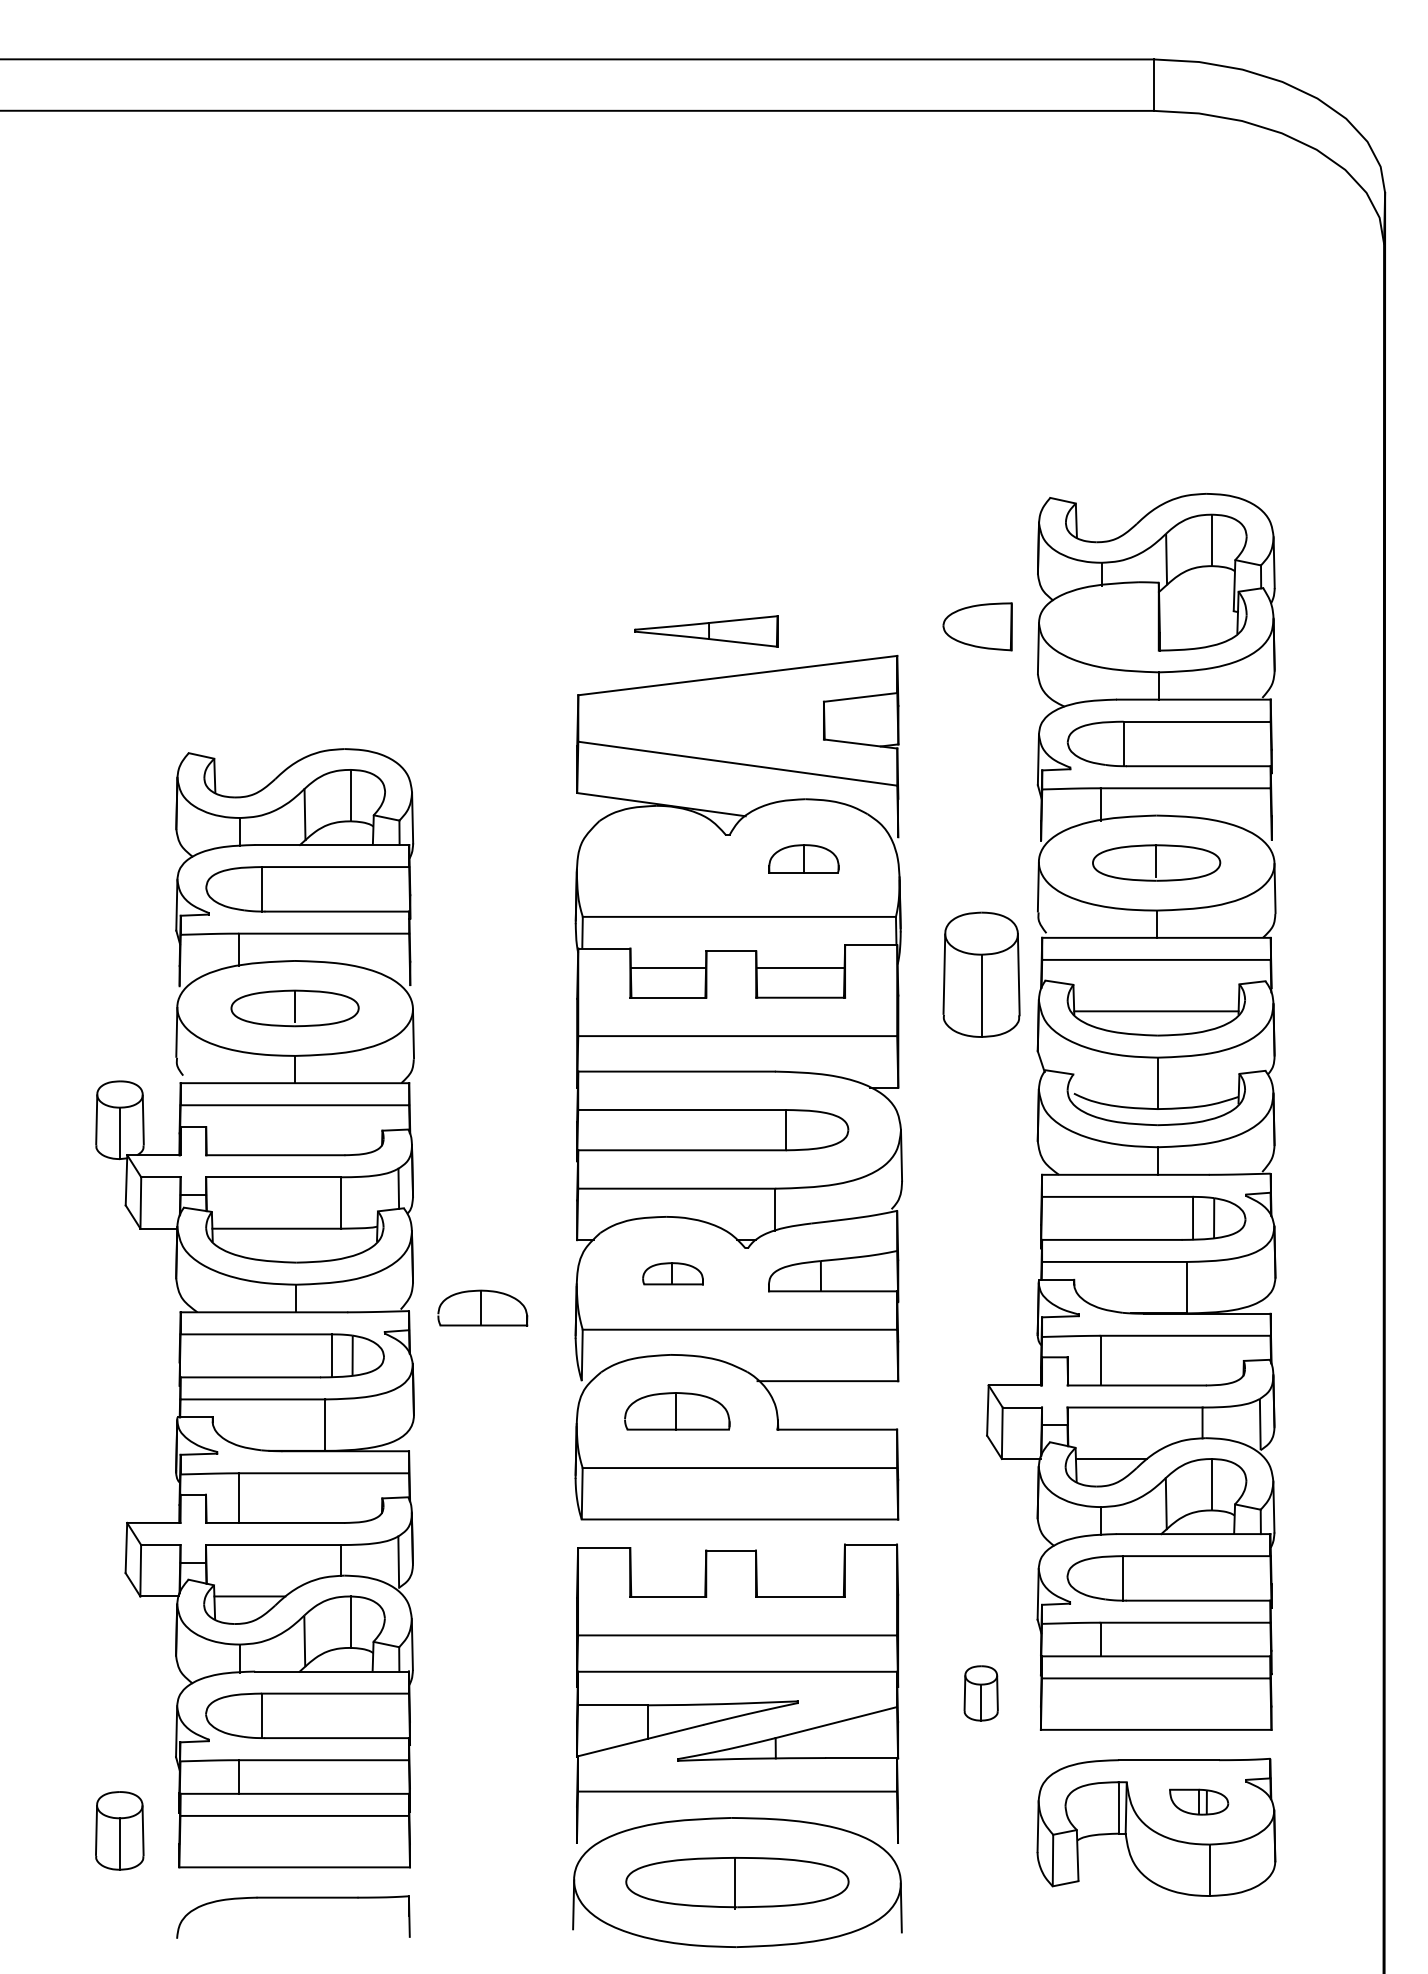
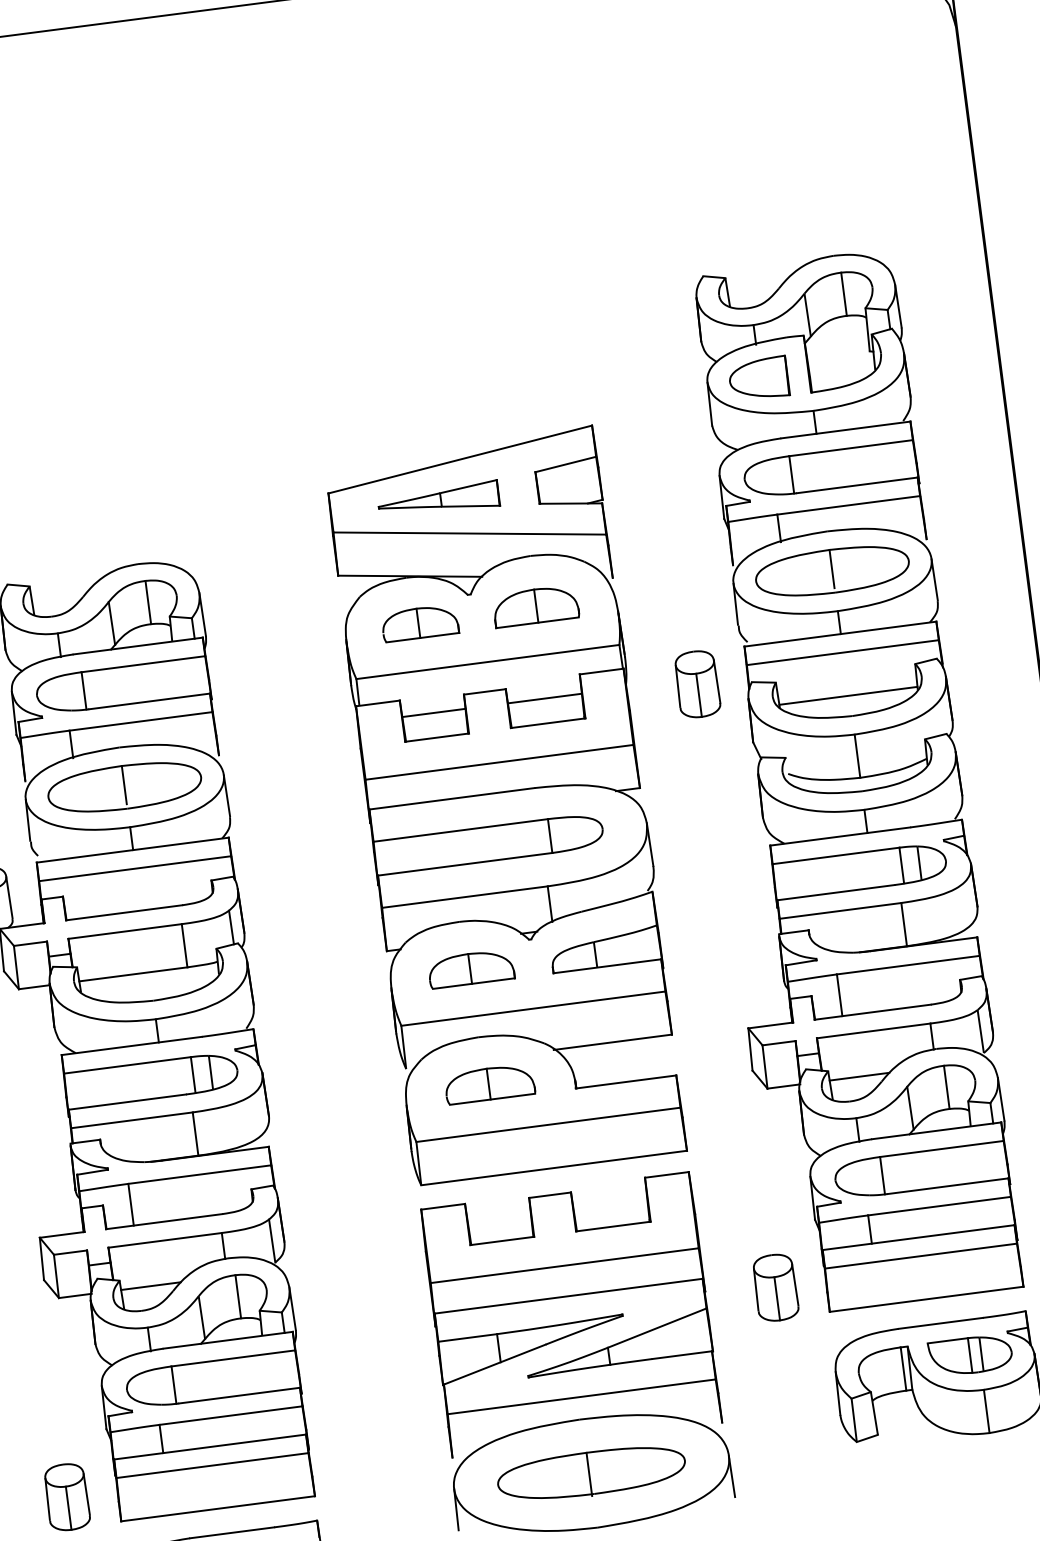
part: (977, 626) -> (758, 378), moved
part: (706, 631) -> (438, 500), moved
part: (803, 858) -> (535, 605), size x1.43
part: (1156, 862) -> (832, 570), size x1.43
part: (981, 974) -> (697, 683), size x0.62
part: (294, 1008) -> (124, 787), size x1.43
part: (672, 1273) -> (470, 968), size x1.67
part: (482, 1307) -> (419, 622), moved
part: (980, 1693) -> (775, 1287), size x1.43
part: (1198, 1801) -> (969, 1354), size x1.67

